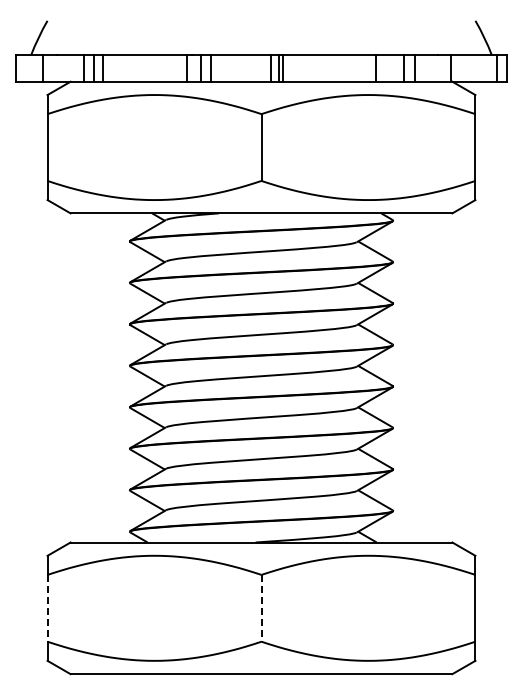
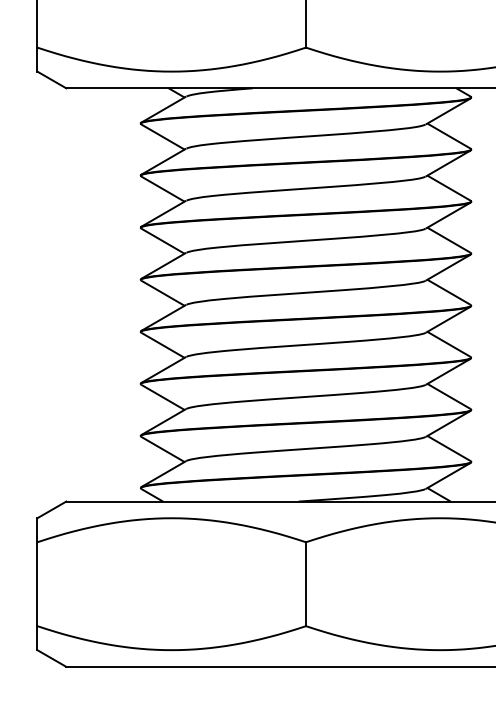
line: (47, 608) -> (37, 584), dashed -> solid
line: (261, 608) -> (306, 584), dashed -> solid

